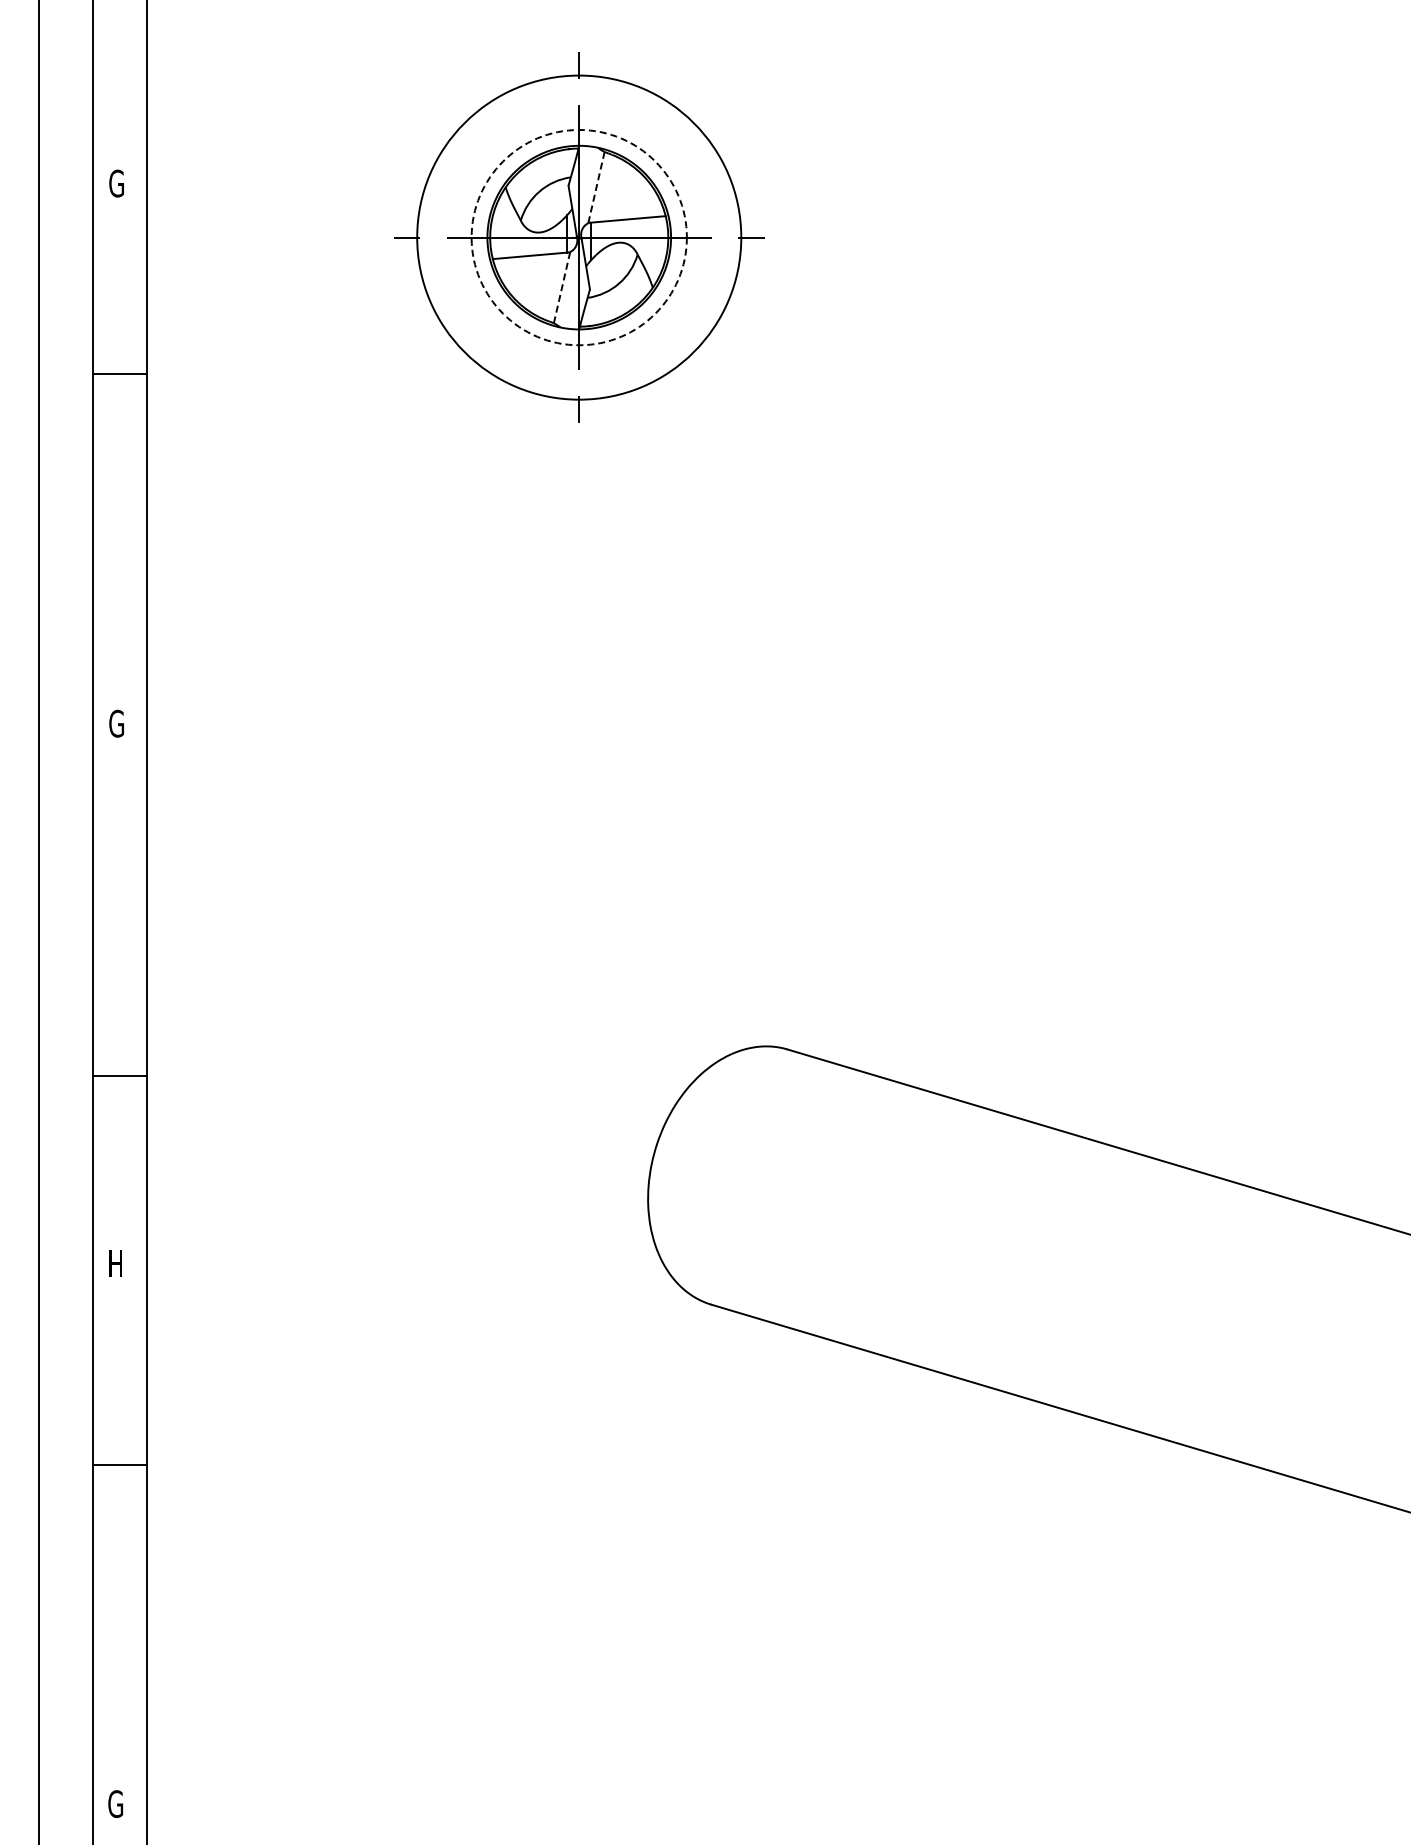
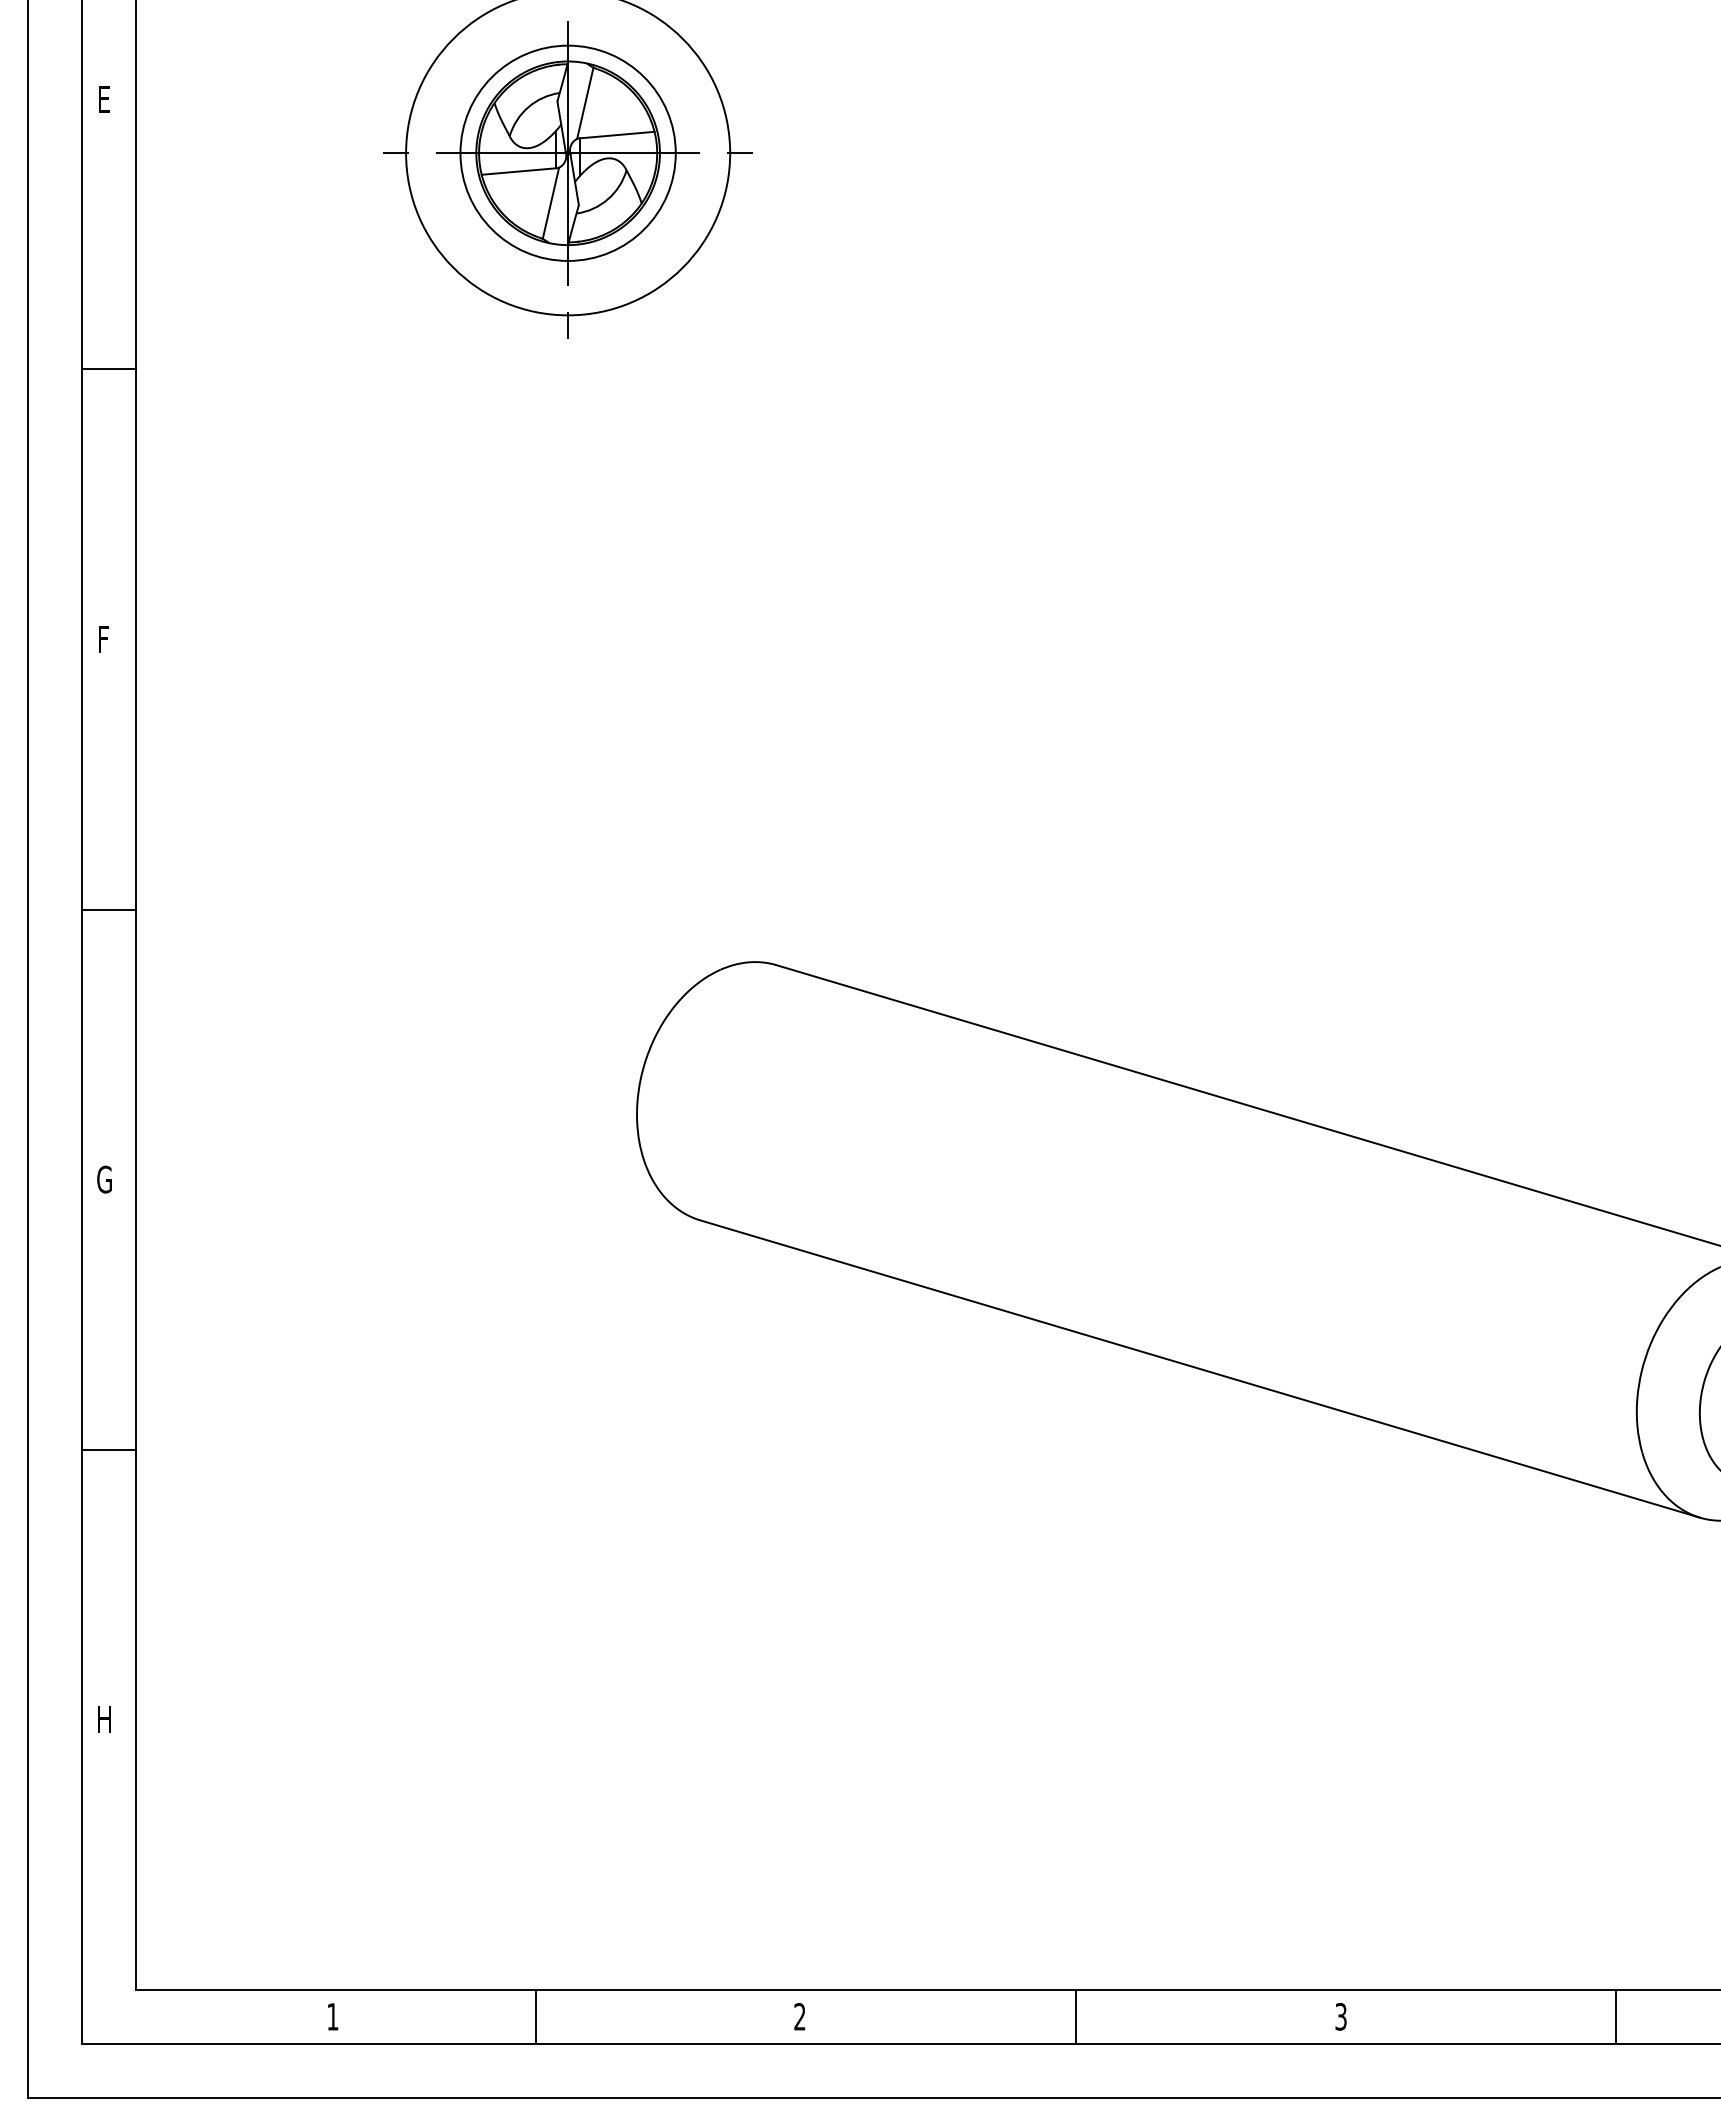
text: (116, 183) -> (105, 99), G -> E
line: (596, 187) -> (585, 103), dashed -> solid
circle: (578, 236) -> (567, 152), dashed -> solid
line: (561, 287) -> (550, 203), dashed -> solid
line: (119, 373) -> (108, 369), moved
text: (116, 723) -> (105, 639), G -> F
line: (119, 1075) -> (108, 909), moved
text: (115, 1263) -> (104, 1179), H -> G
line: (119, 1464) -> (108, 1449), moved
text: (115, 1803) -> (104, 1719), G -> H

